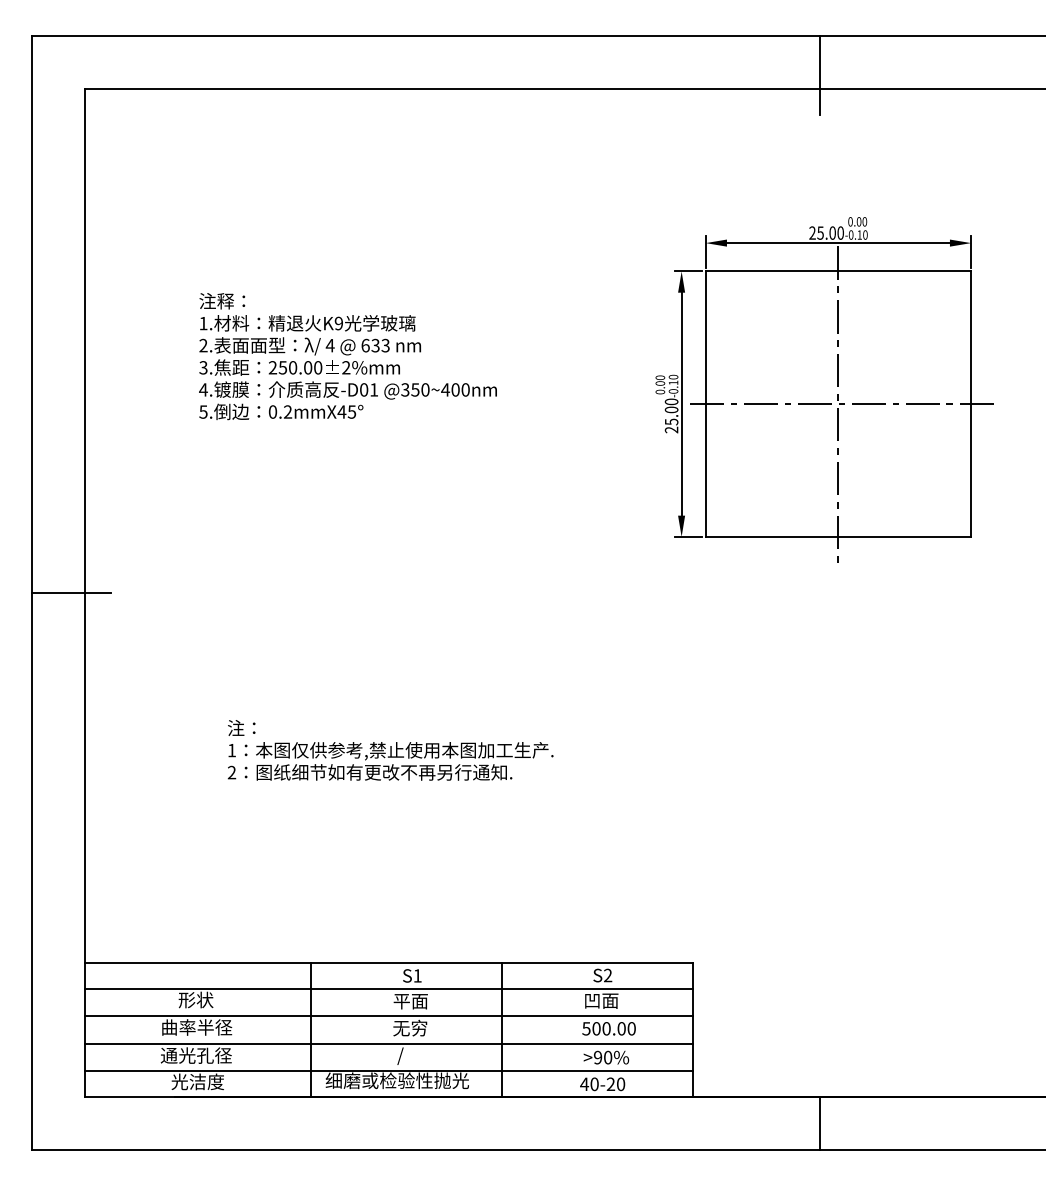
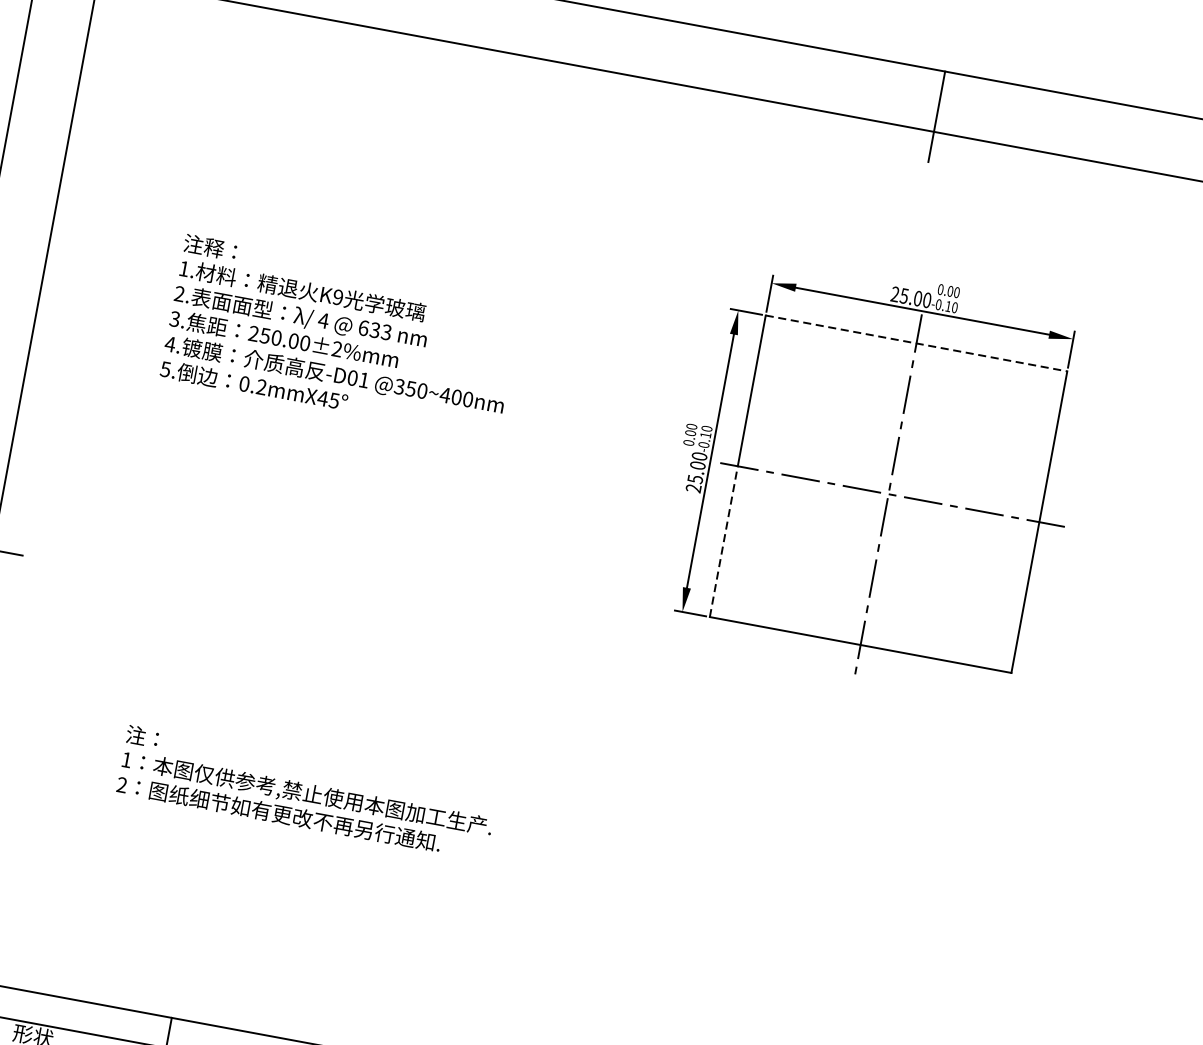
line: (838, 271) -> (916, 343), solid -> dashed
line: (705, 470) -> (723, 541), solid -> dashed

